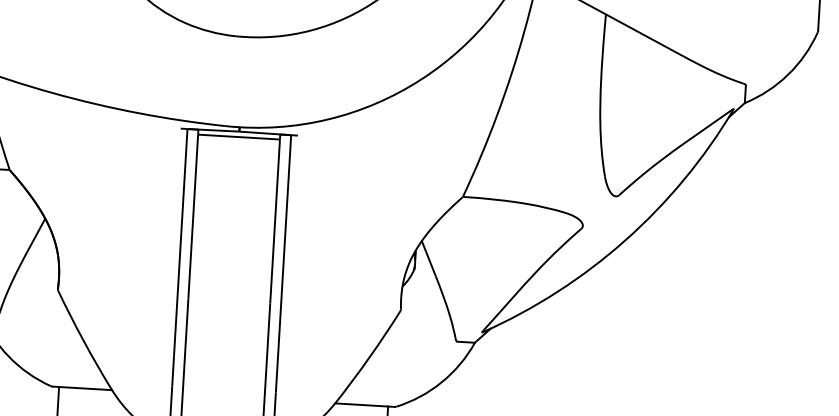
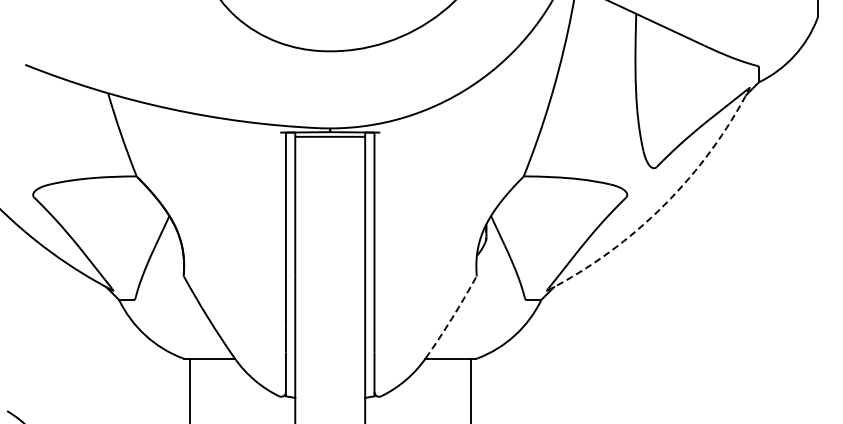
arc: (625, 240) -> (664, 205), solid -> dashed
arc: (369, 358) -> (452, 318), solid -> dashed

